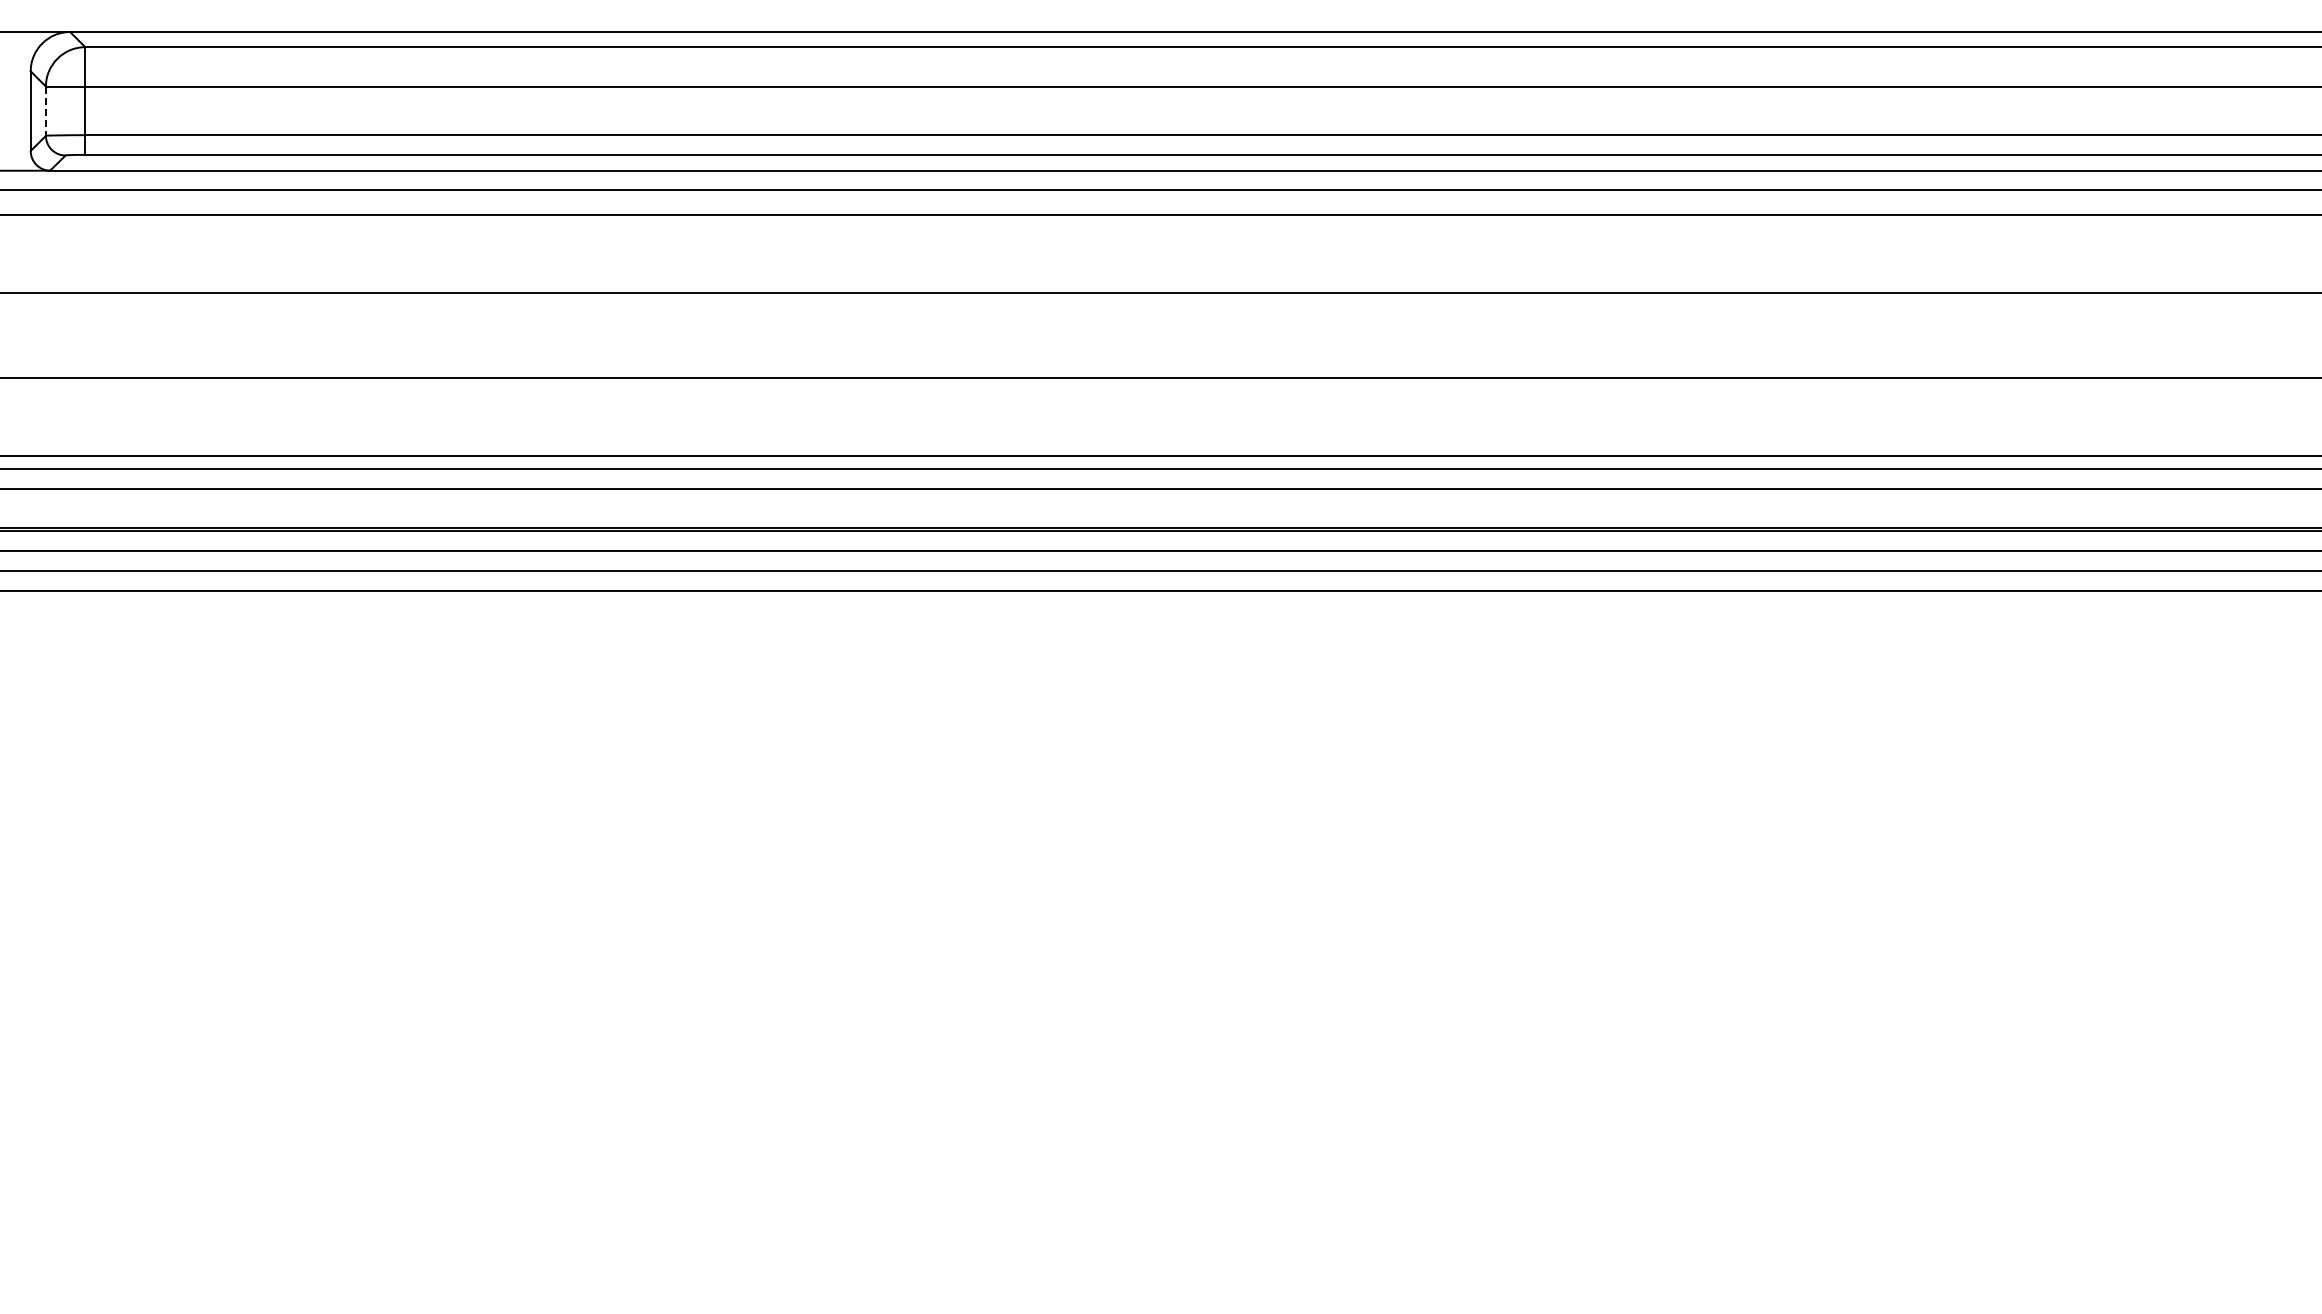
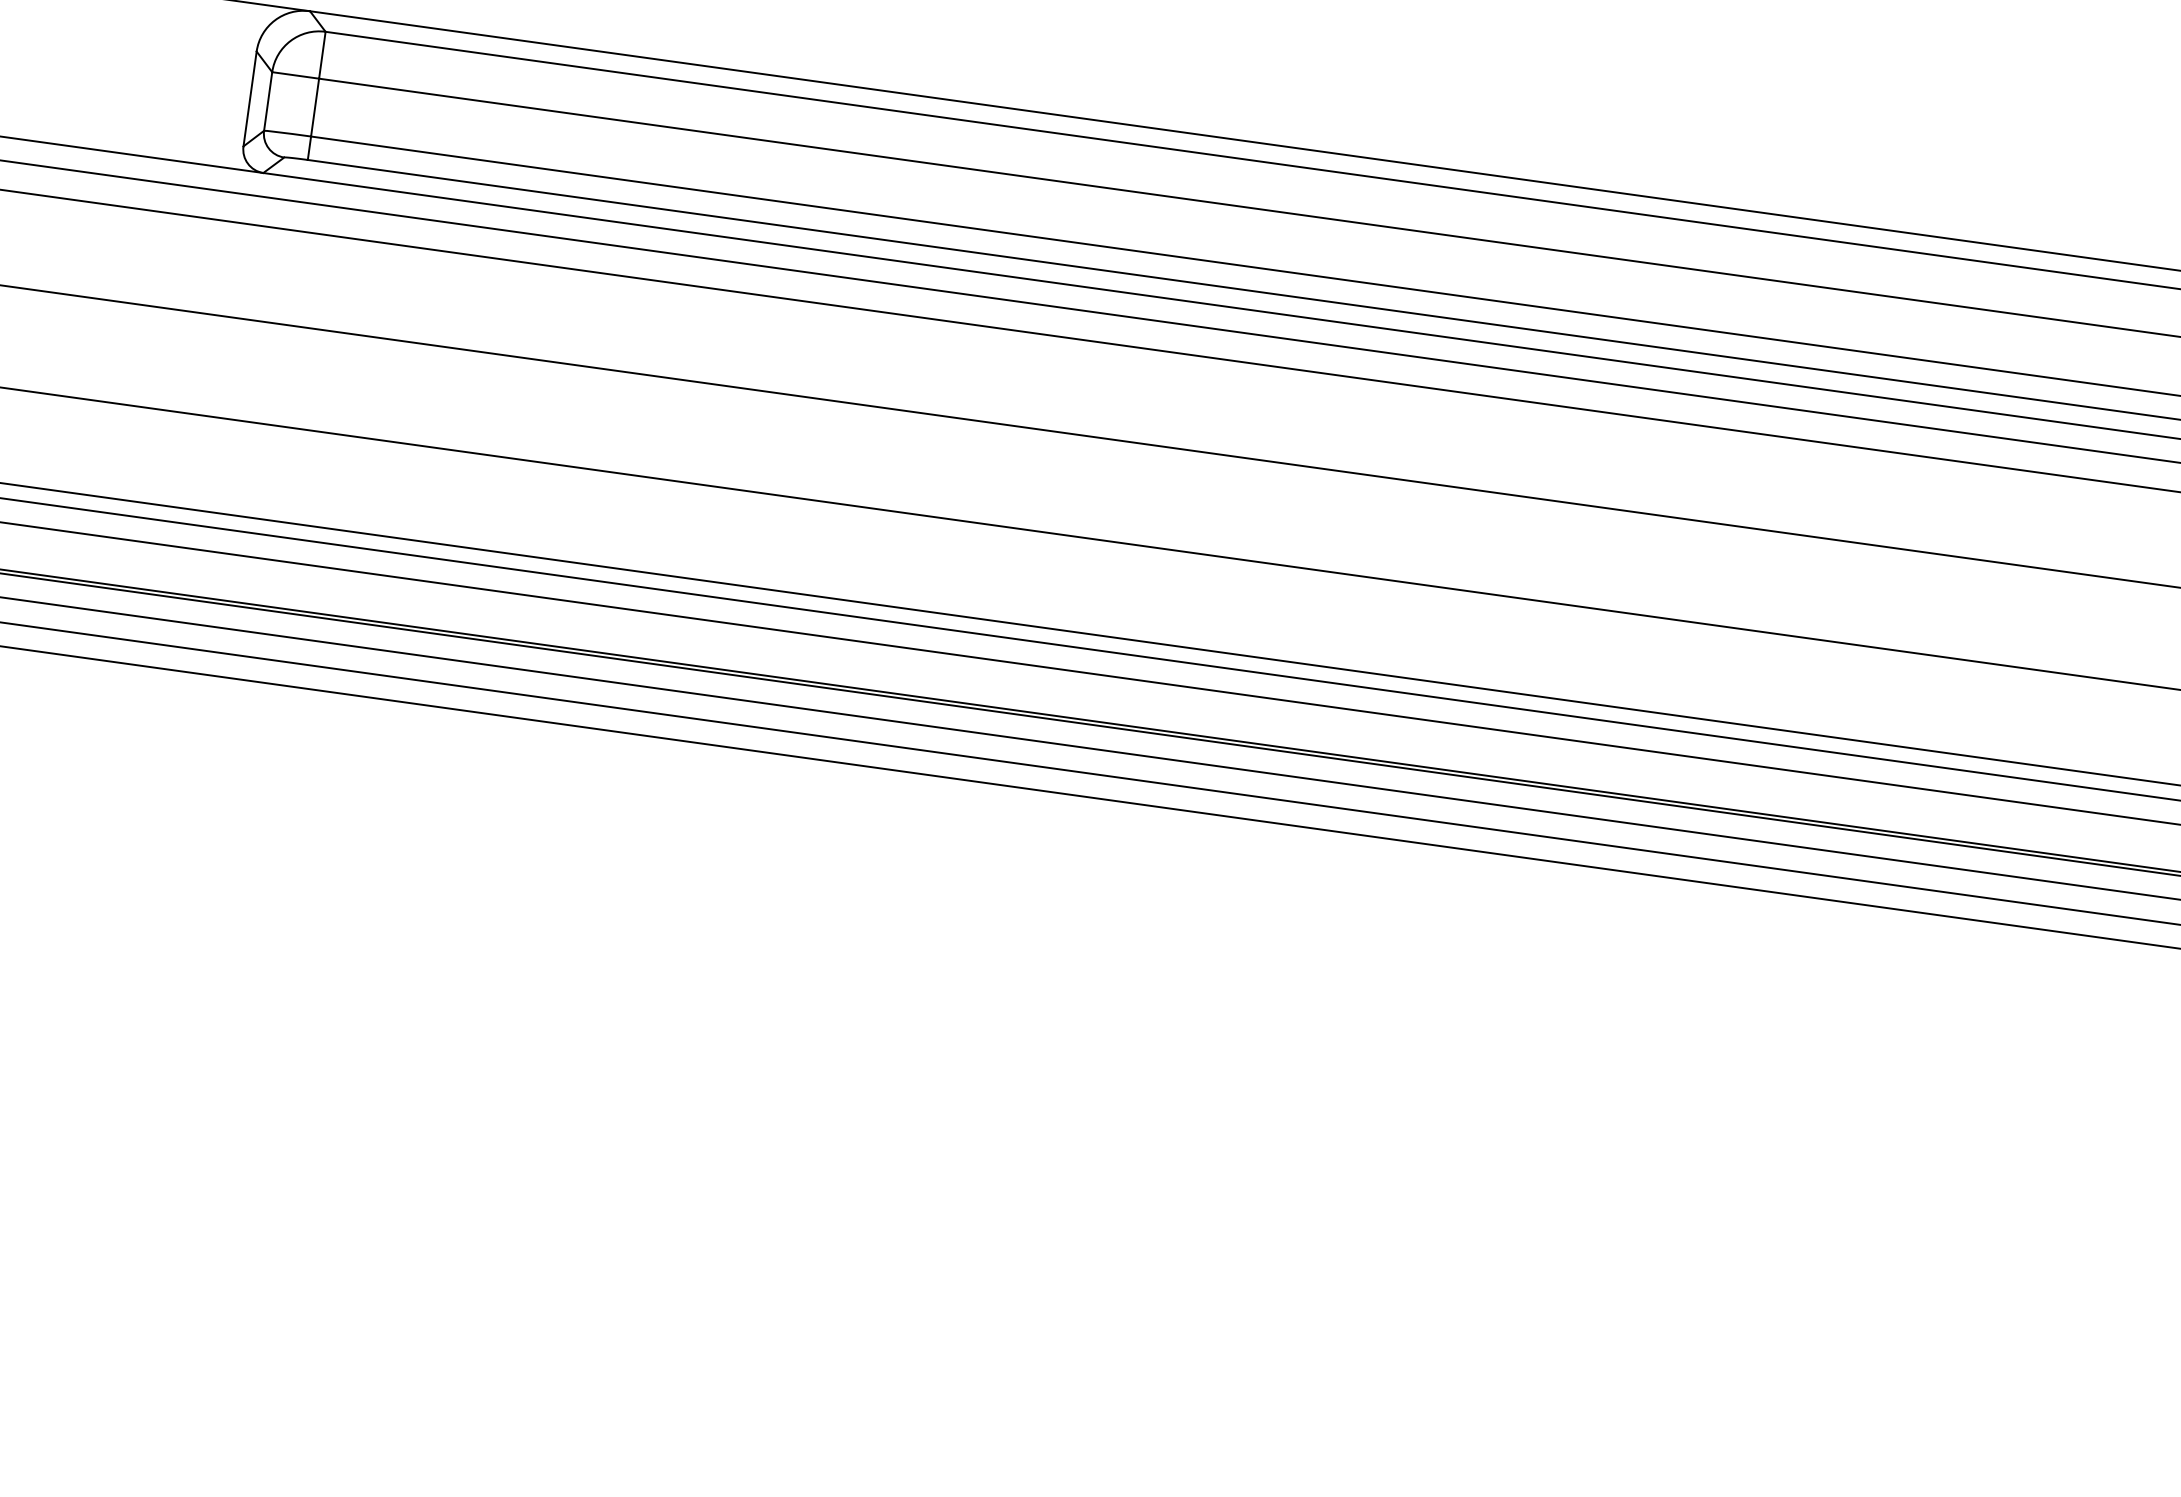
line: (45, 111) -> (267, 101), dashed -> solid

